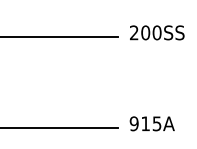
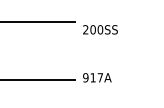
text: (157, 32) -> (100, 29), moved
text: (155, 123) -> (99, 77), 915A -> 917A

